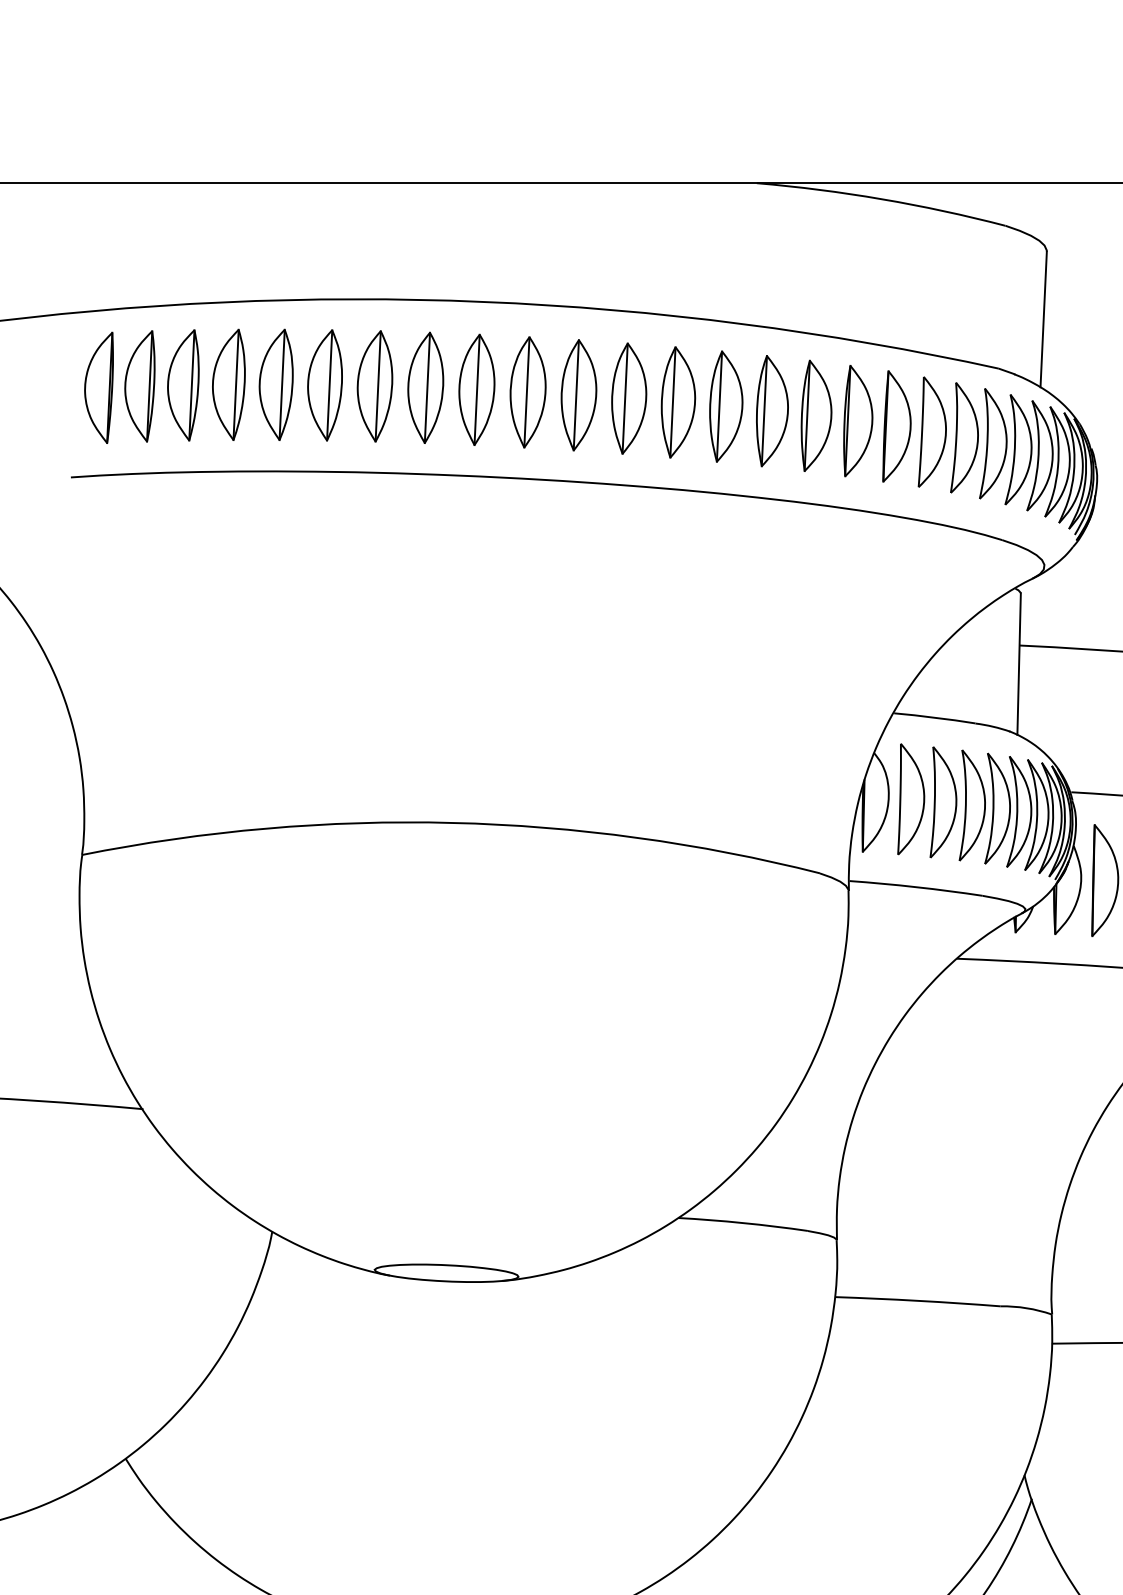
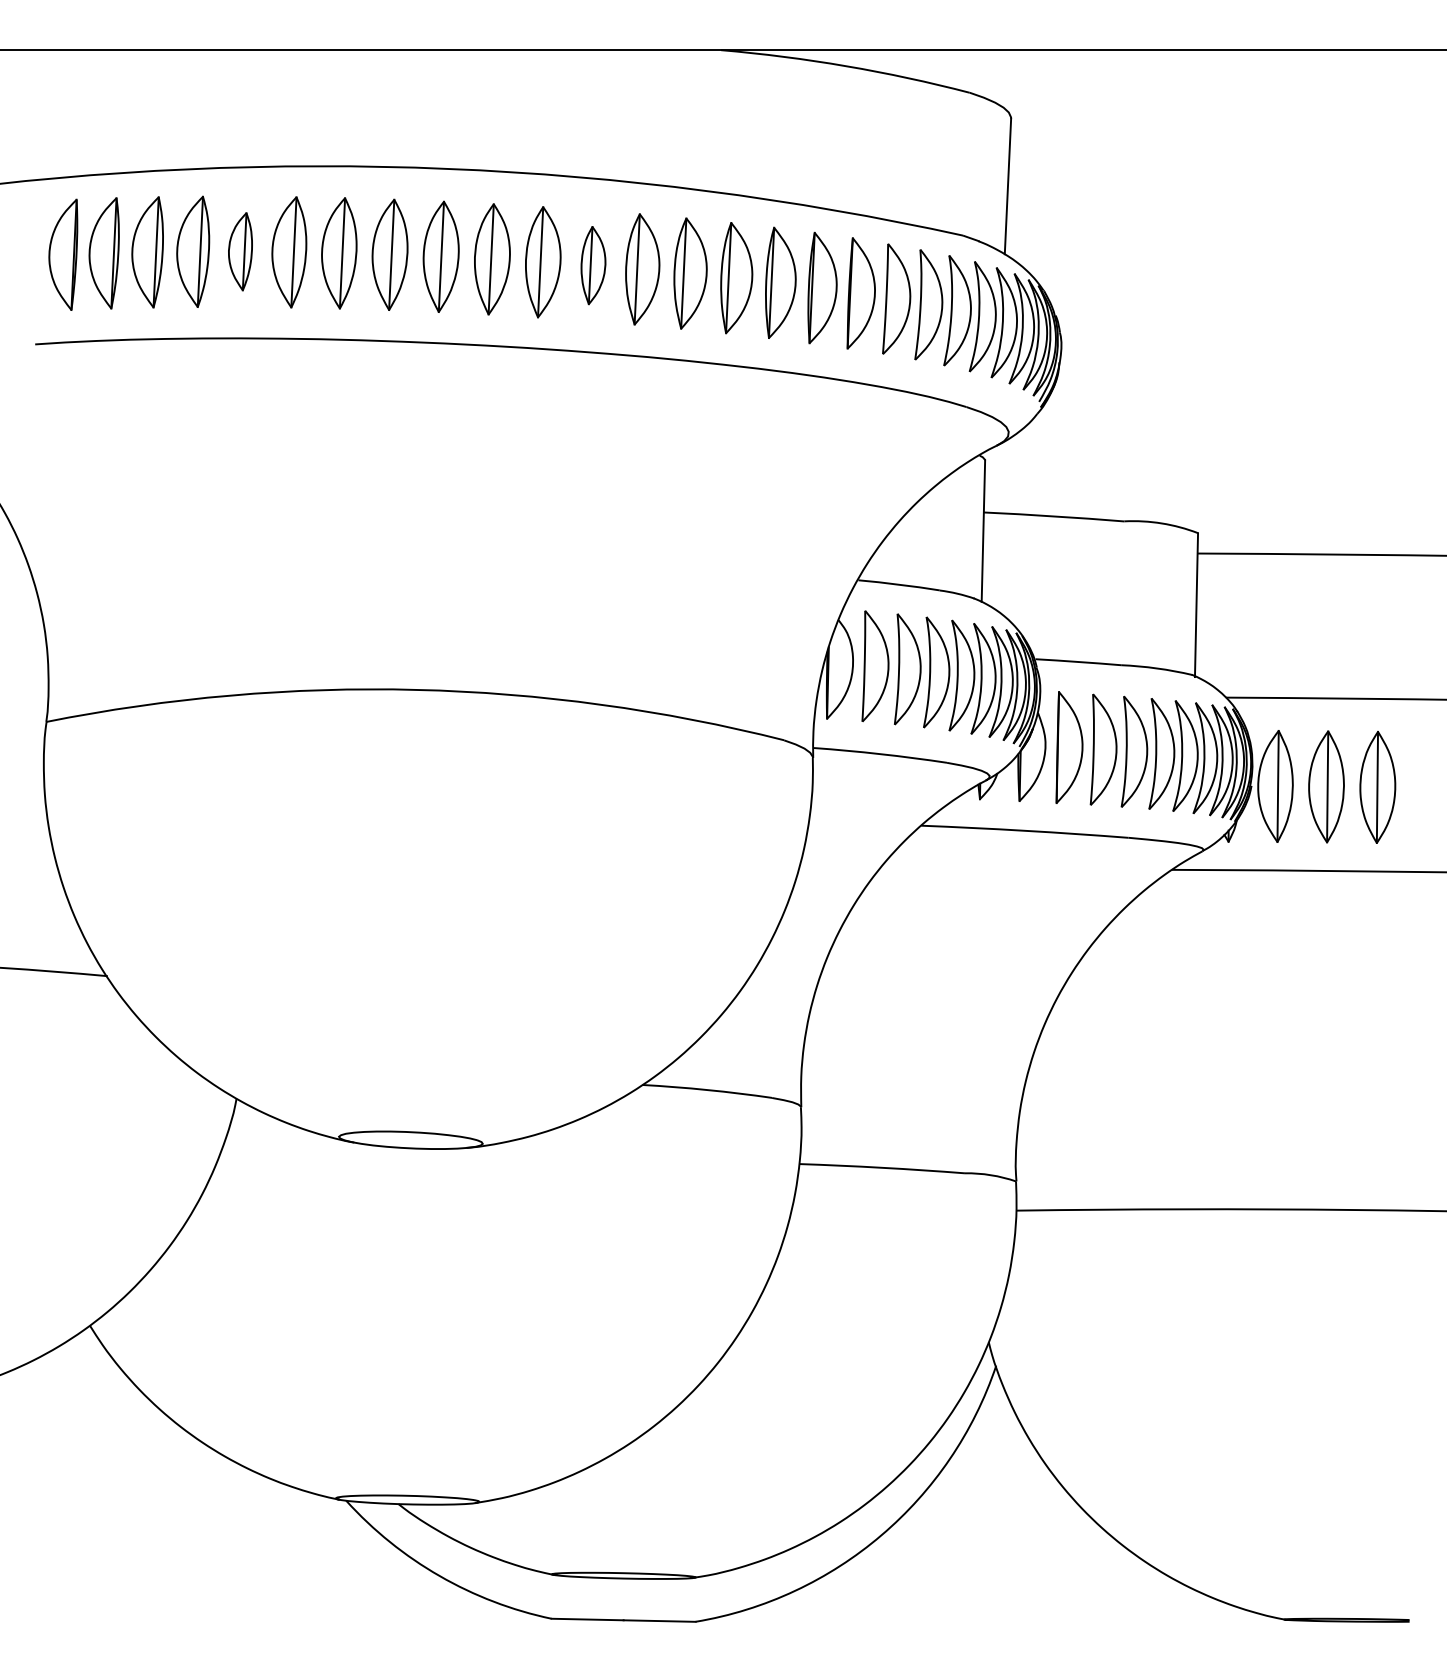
part: (276, 384) -> (240, 251), size x0.7
part: (629, 398) -> (593, 265), size x0.7

